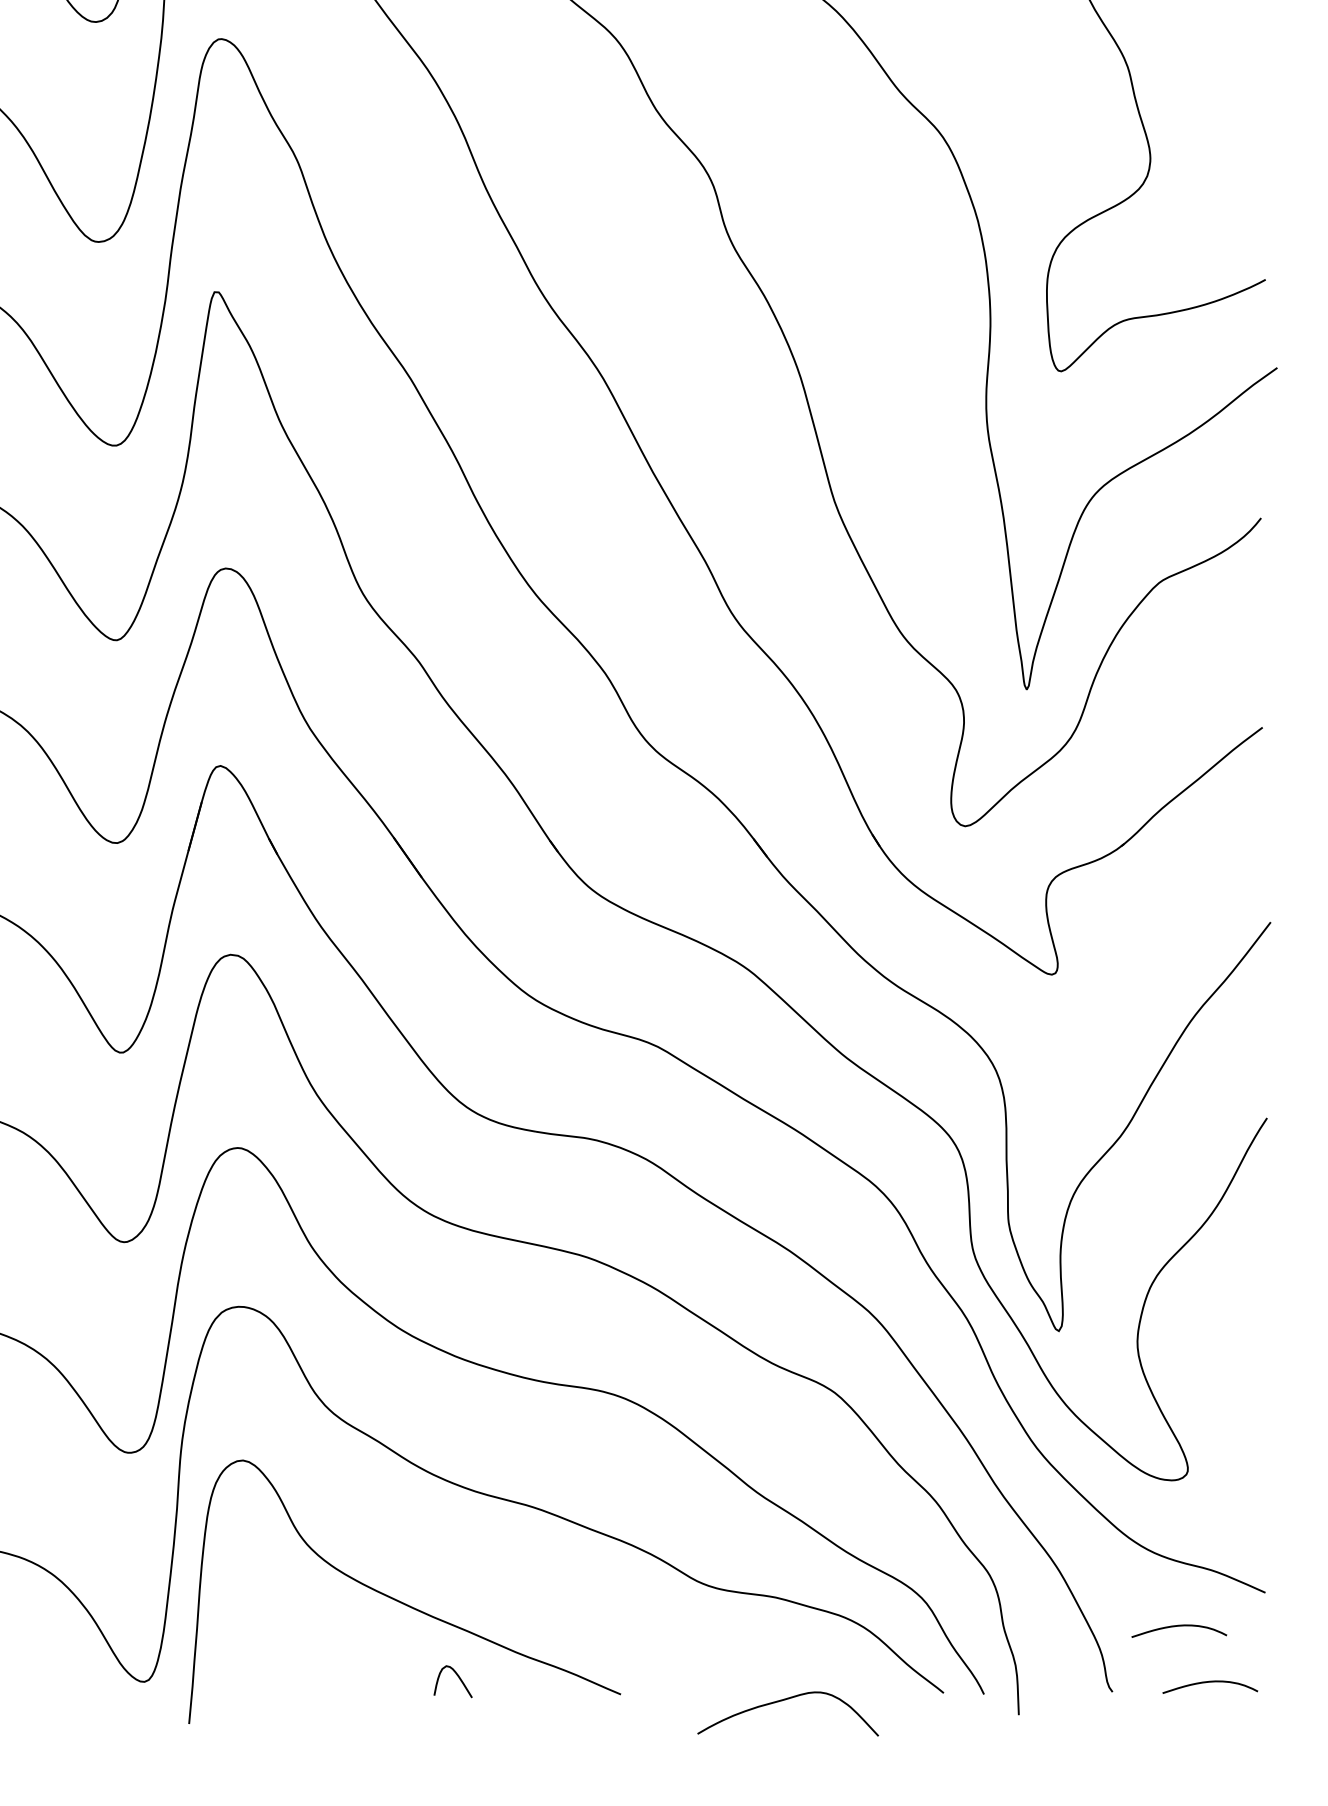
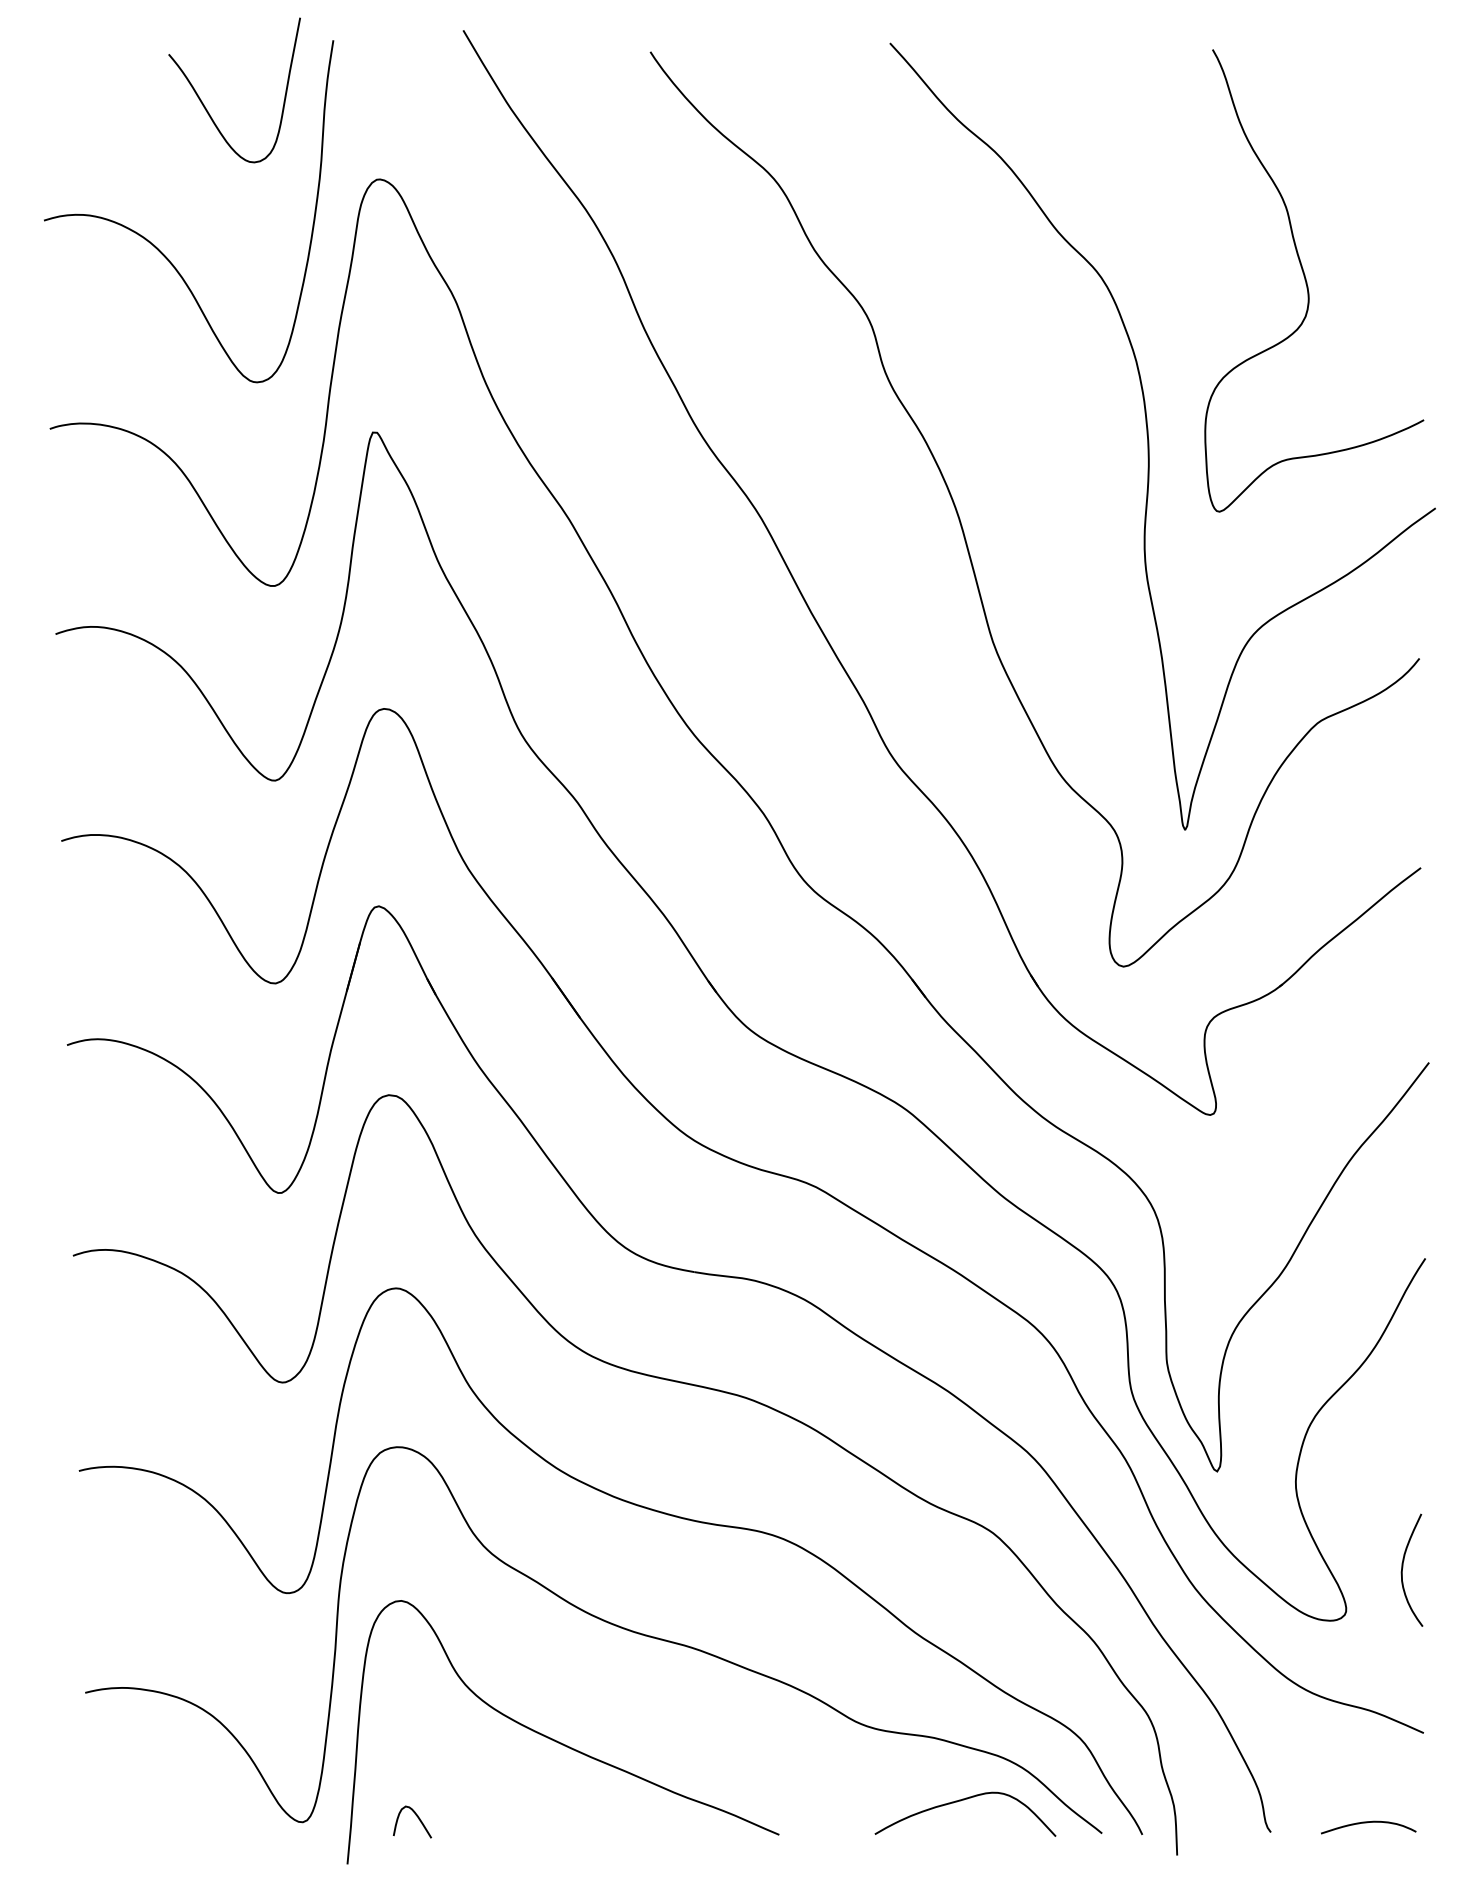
curve: (1245, 1427) -> (1403, 1567), added
curve: (1178, 1627) -> (1336, 1767), removed
curve: (459, 1679) -> (418, 1819), moved
curve: (783, 1701) -> (960, 1801), moved

